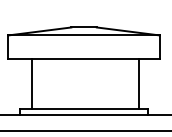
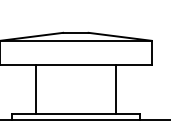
line: (32, 83) -> (36, 88), moved
line: (138, 83) -> (115, 88), moved

